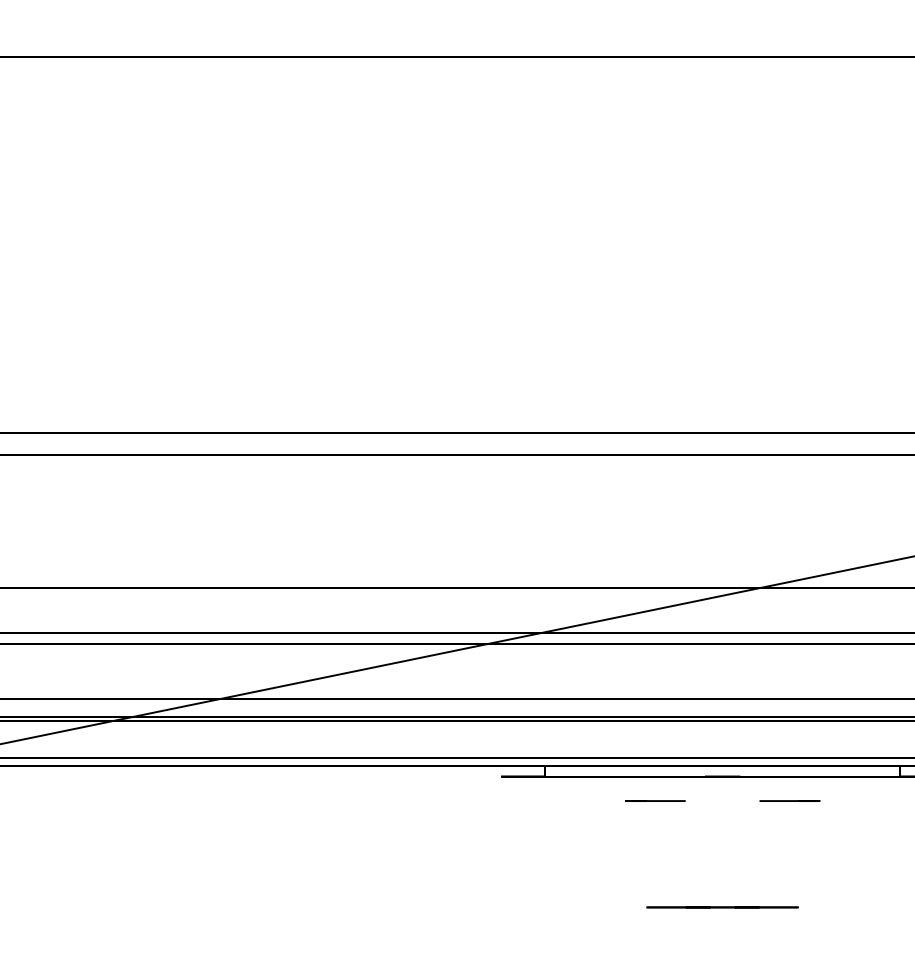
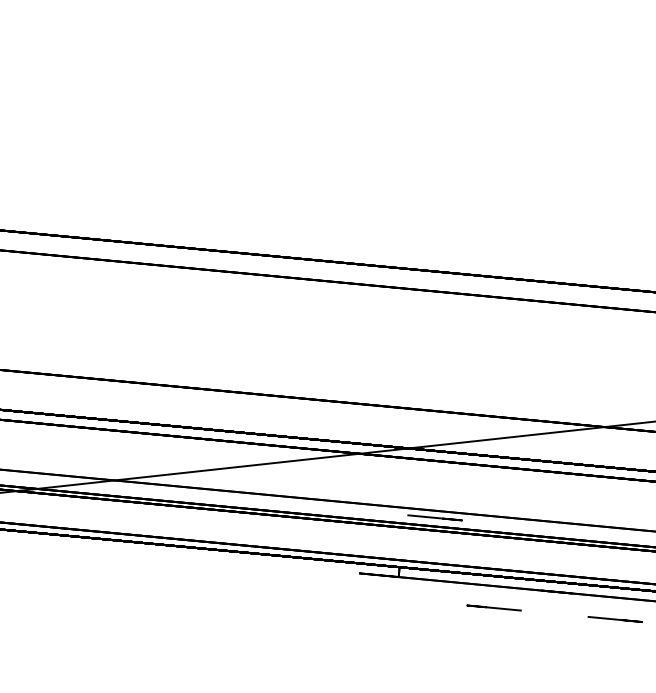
line: (578, 706) -> (434, 517), added

